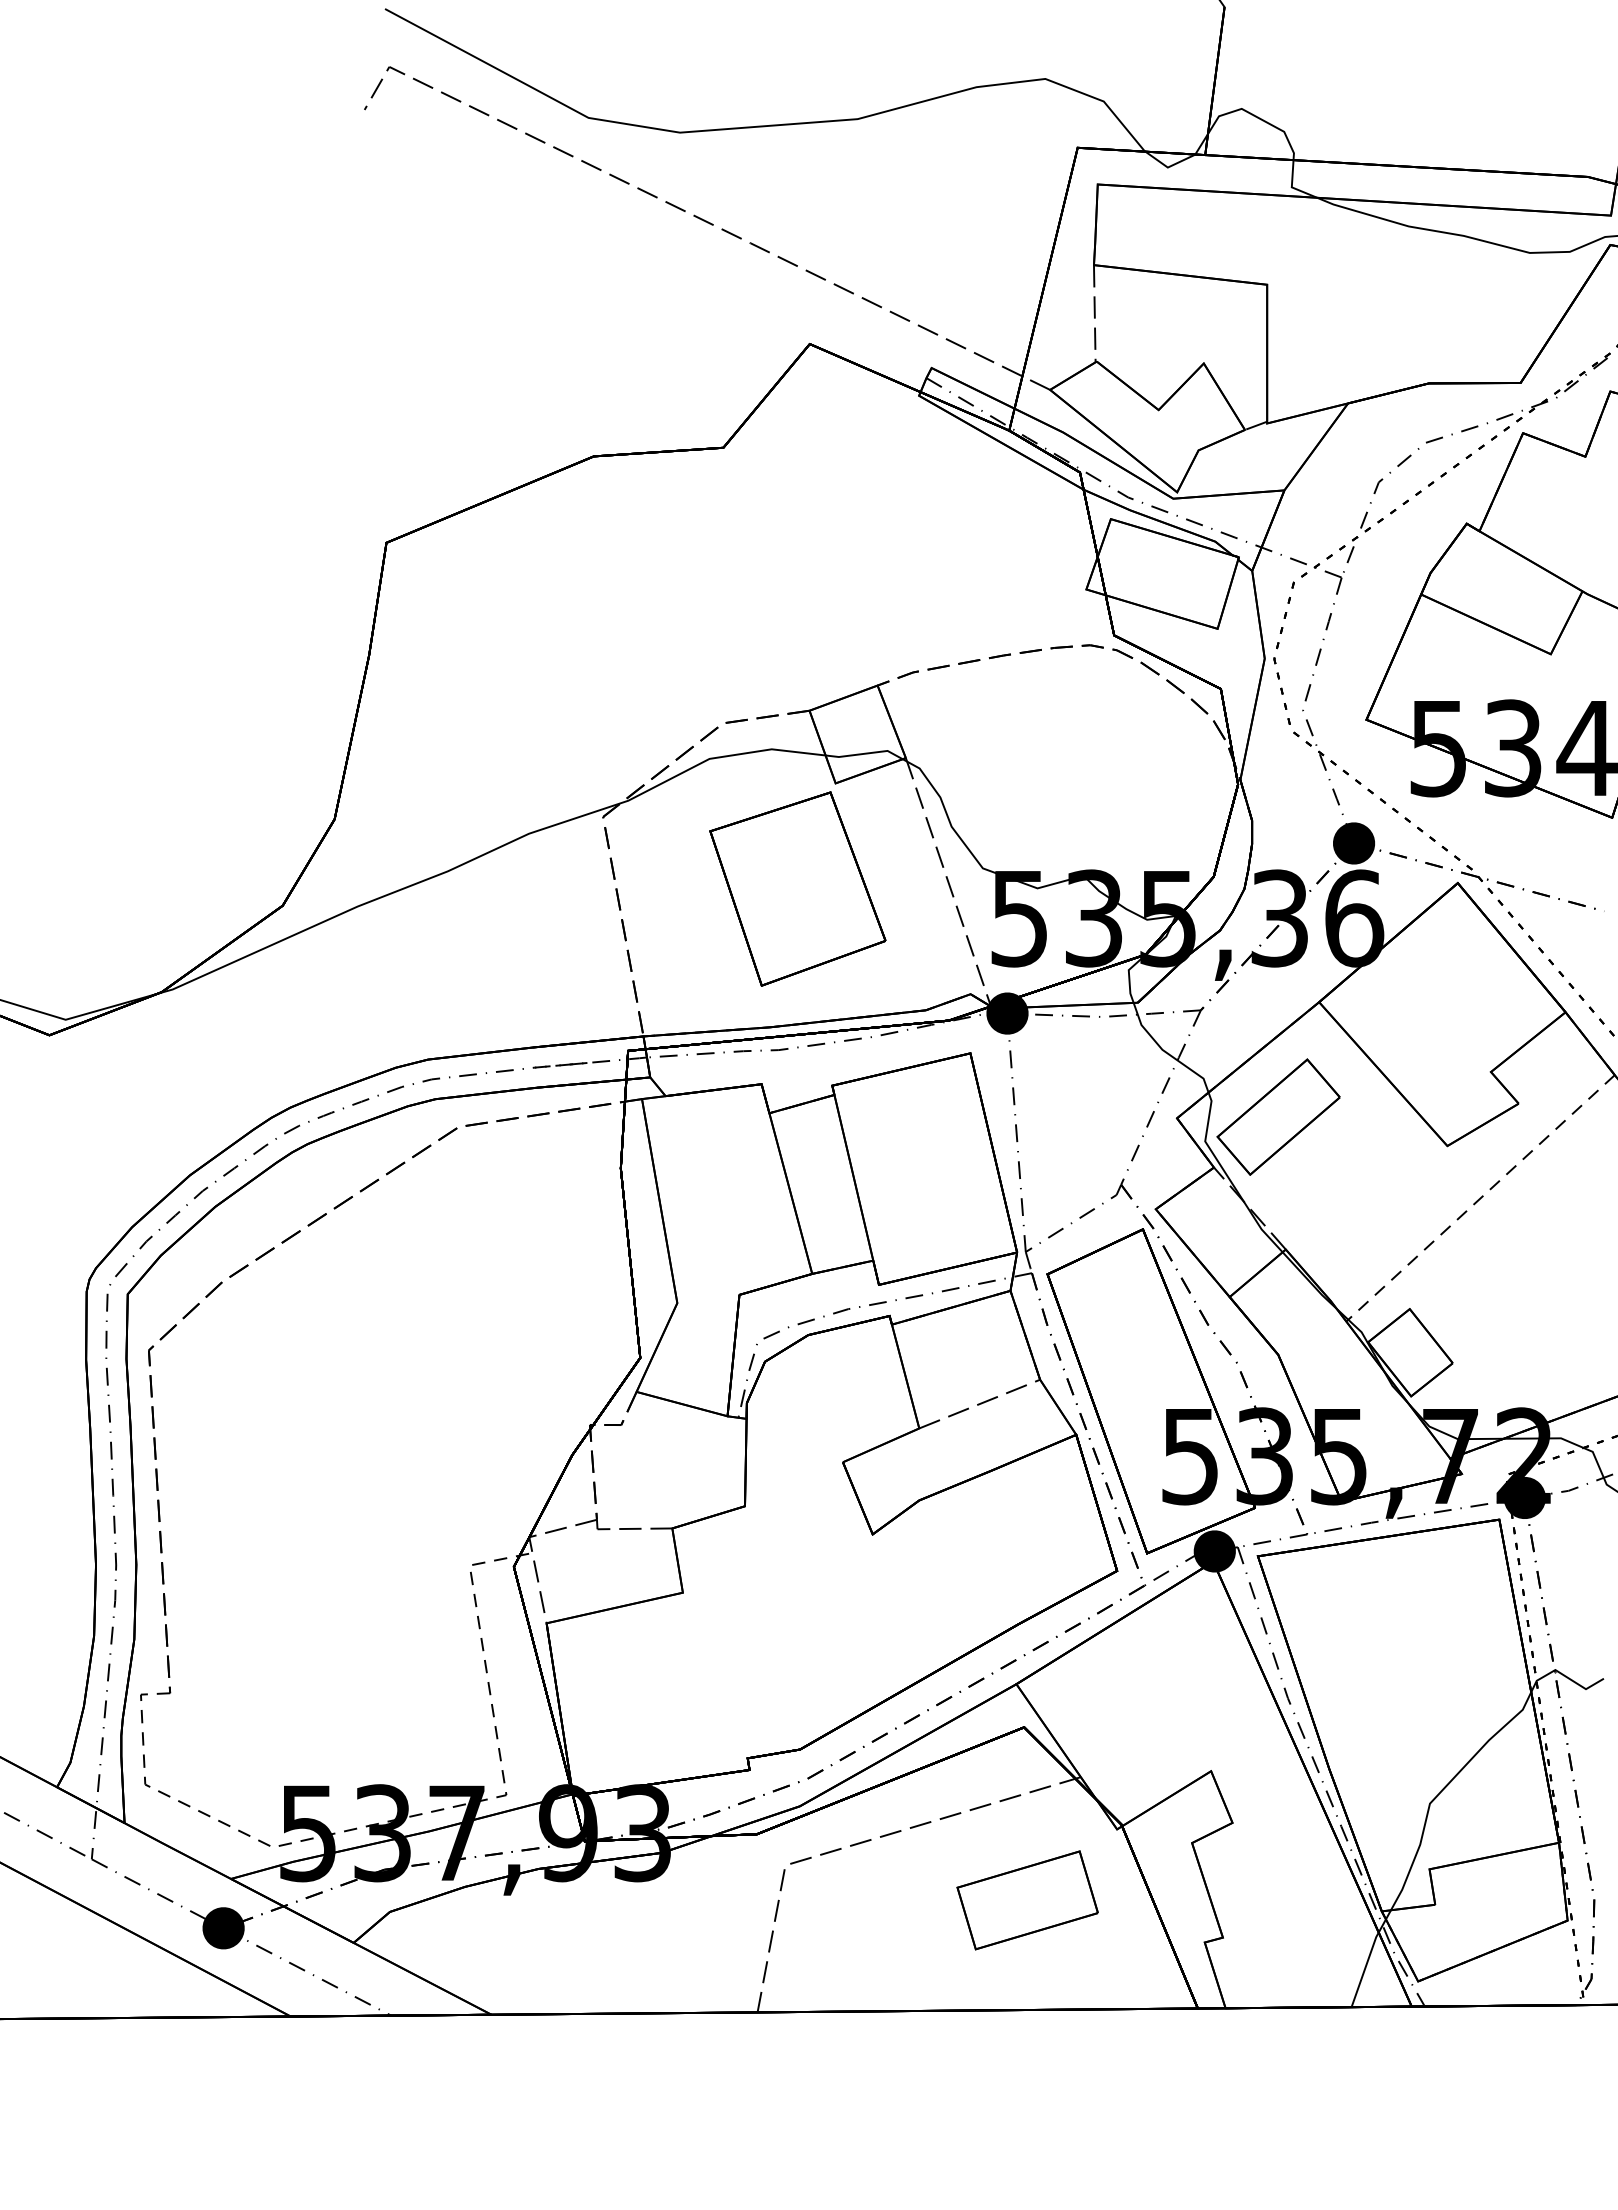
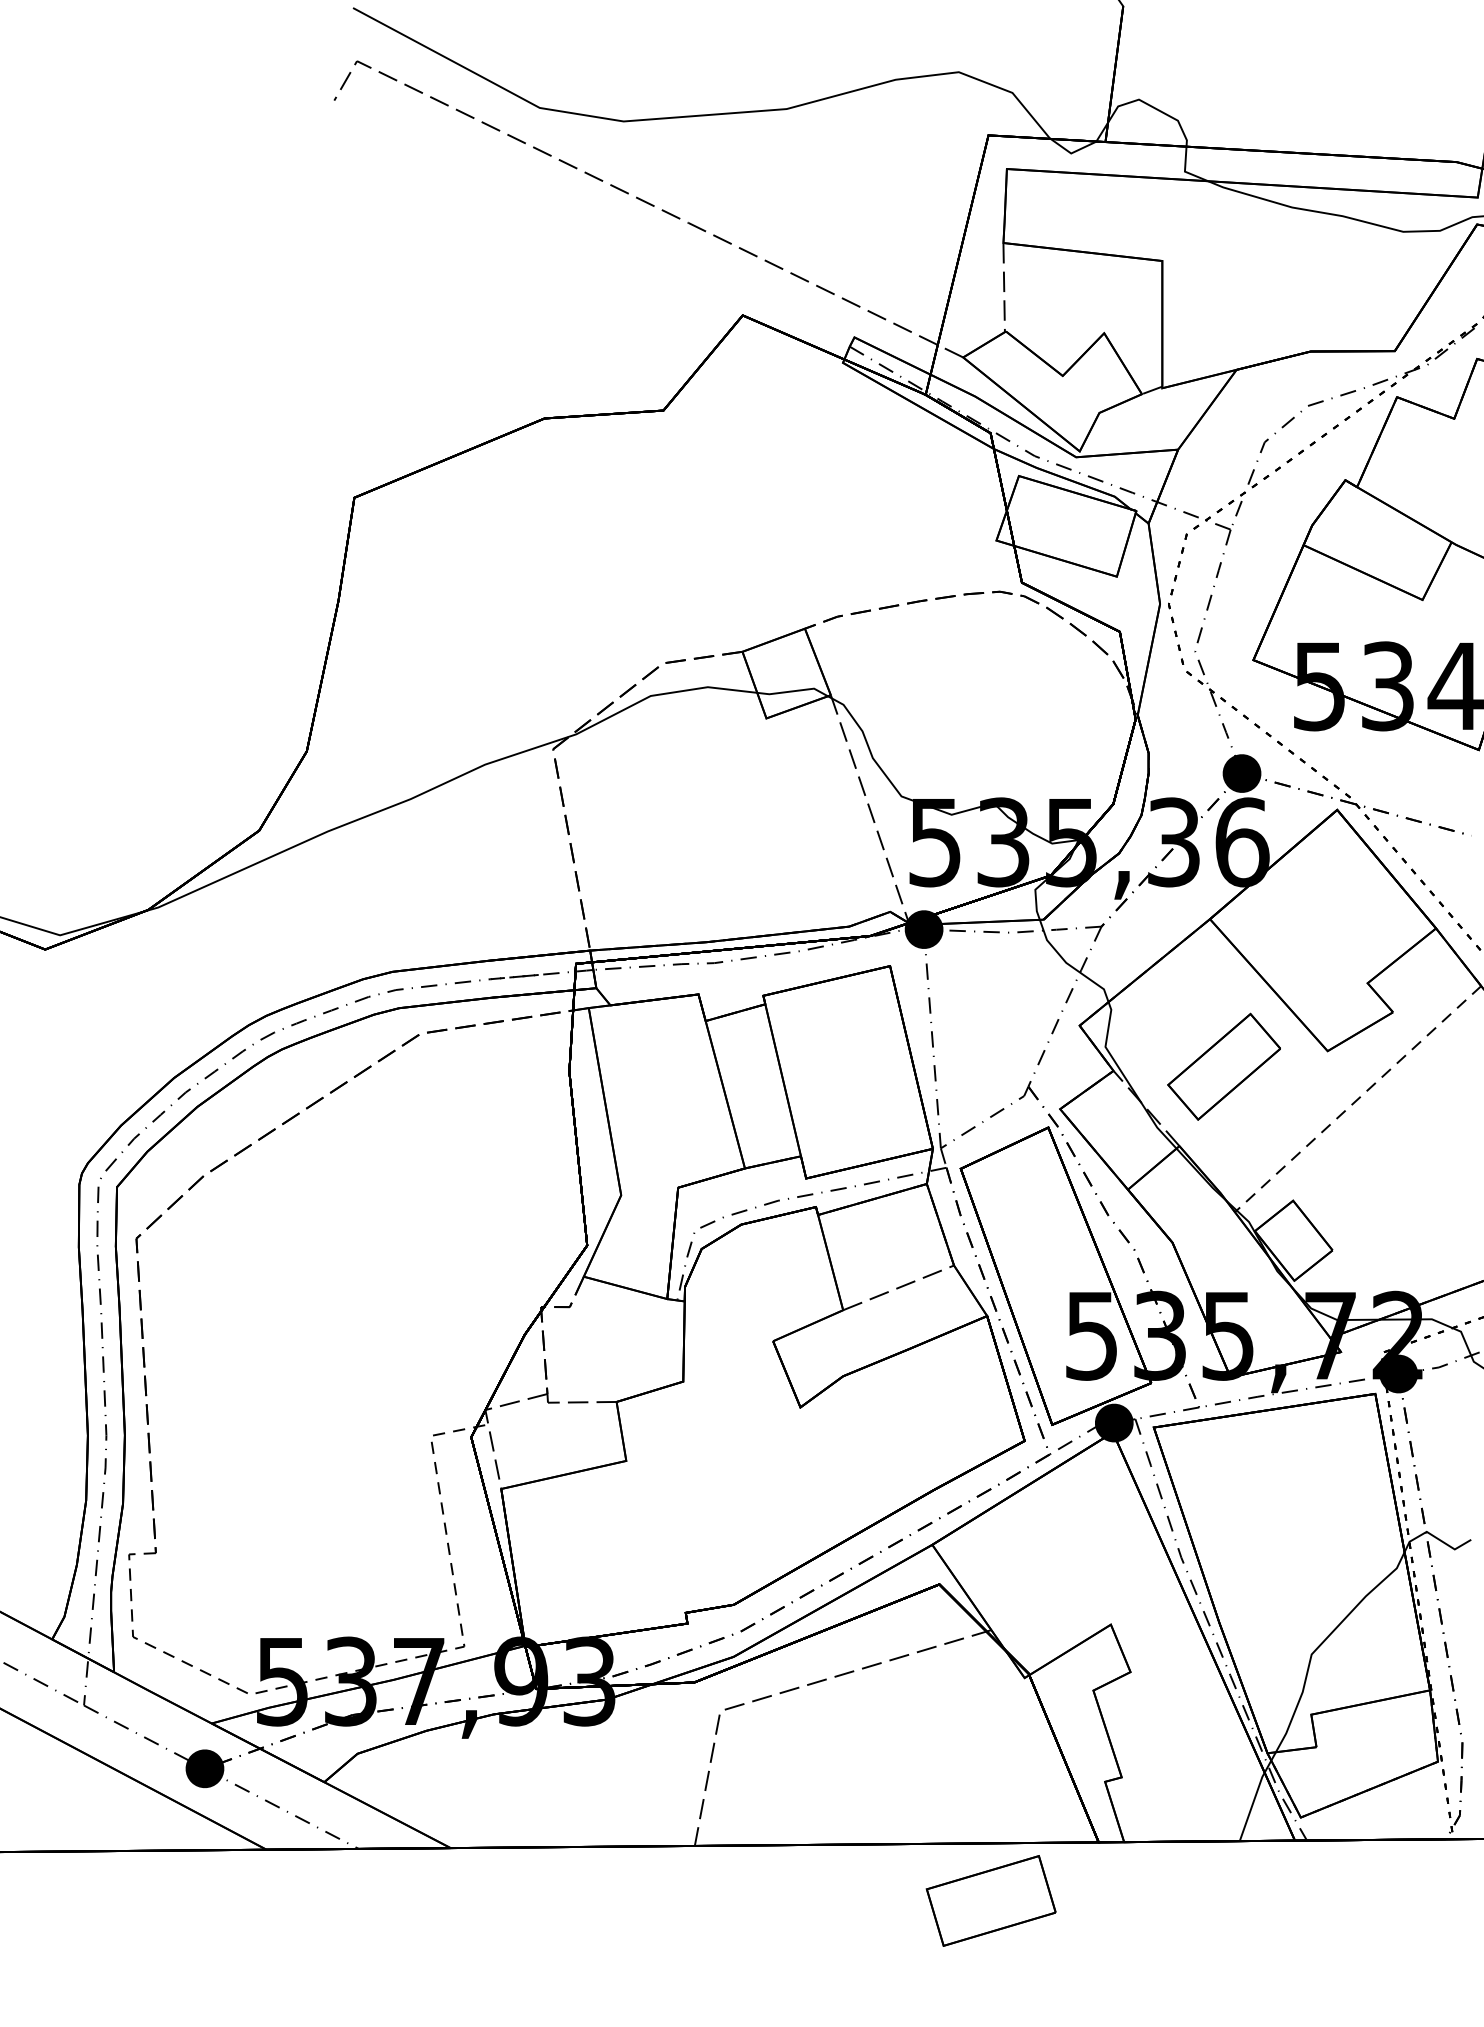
part: (797, 888) -> (731, 814), removed
part: (1278, 1116) -> (1224, 1066), moved
part: (1027, 1900) -> (991, 1901), moved

